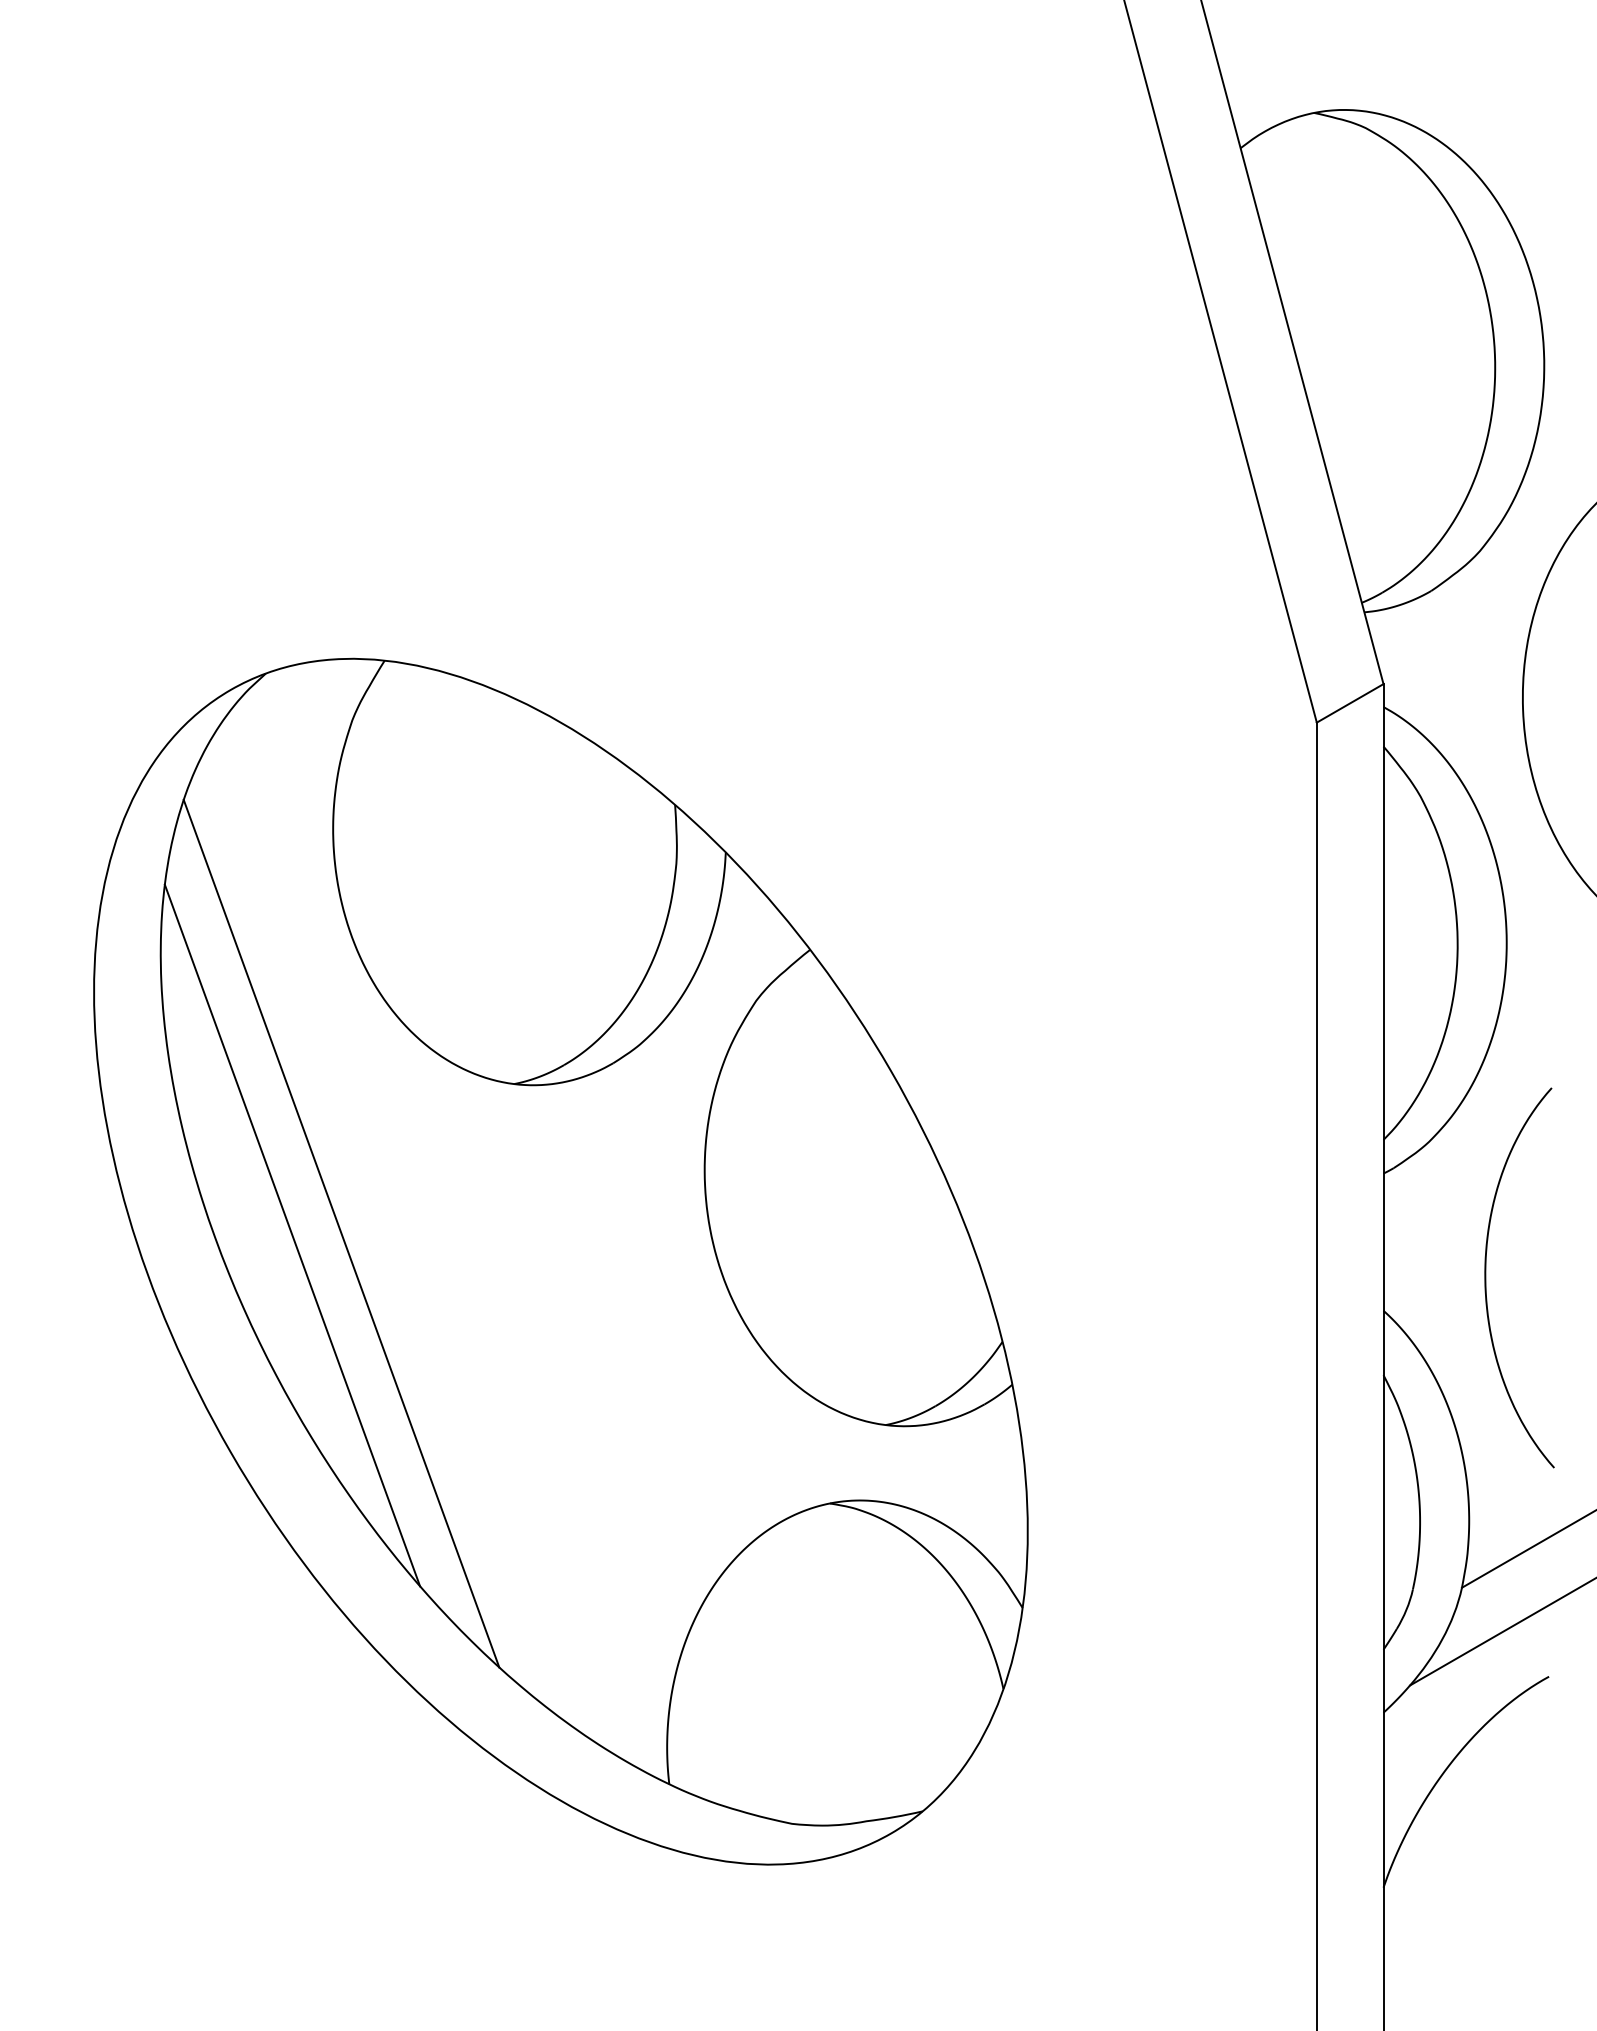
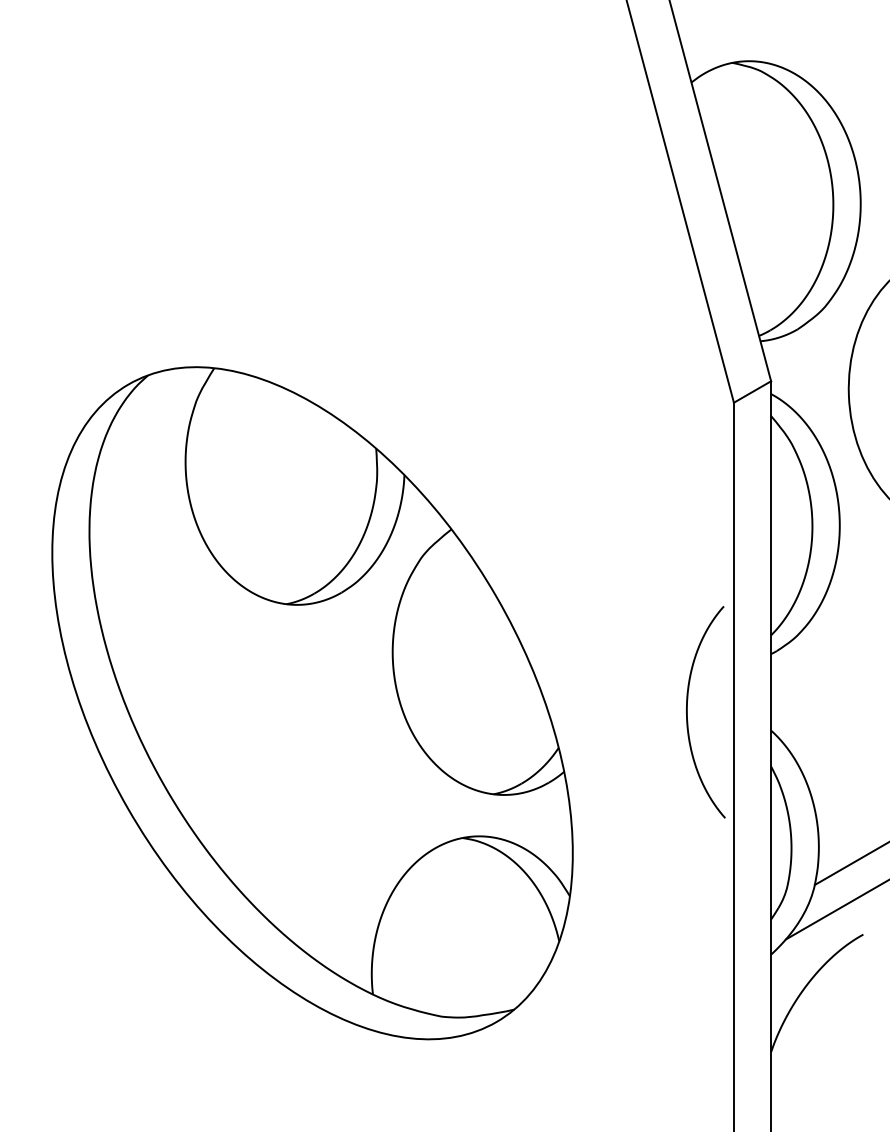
line: (341, 1233) -> (190, 687), removed
line: (291, 1235) -> (162, 688), removed
curve: (1486, 1278) -> (687, 712), moved

